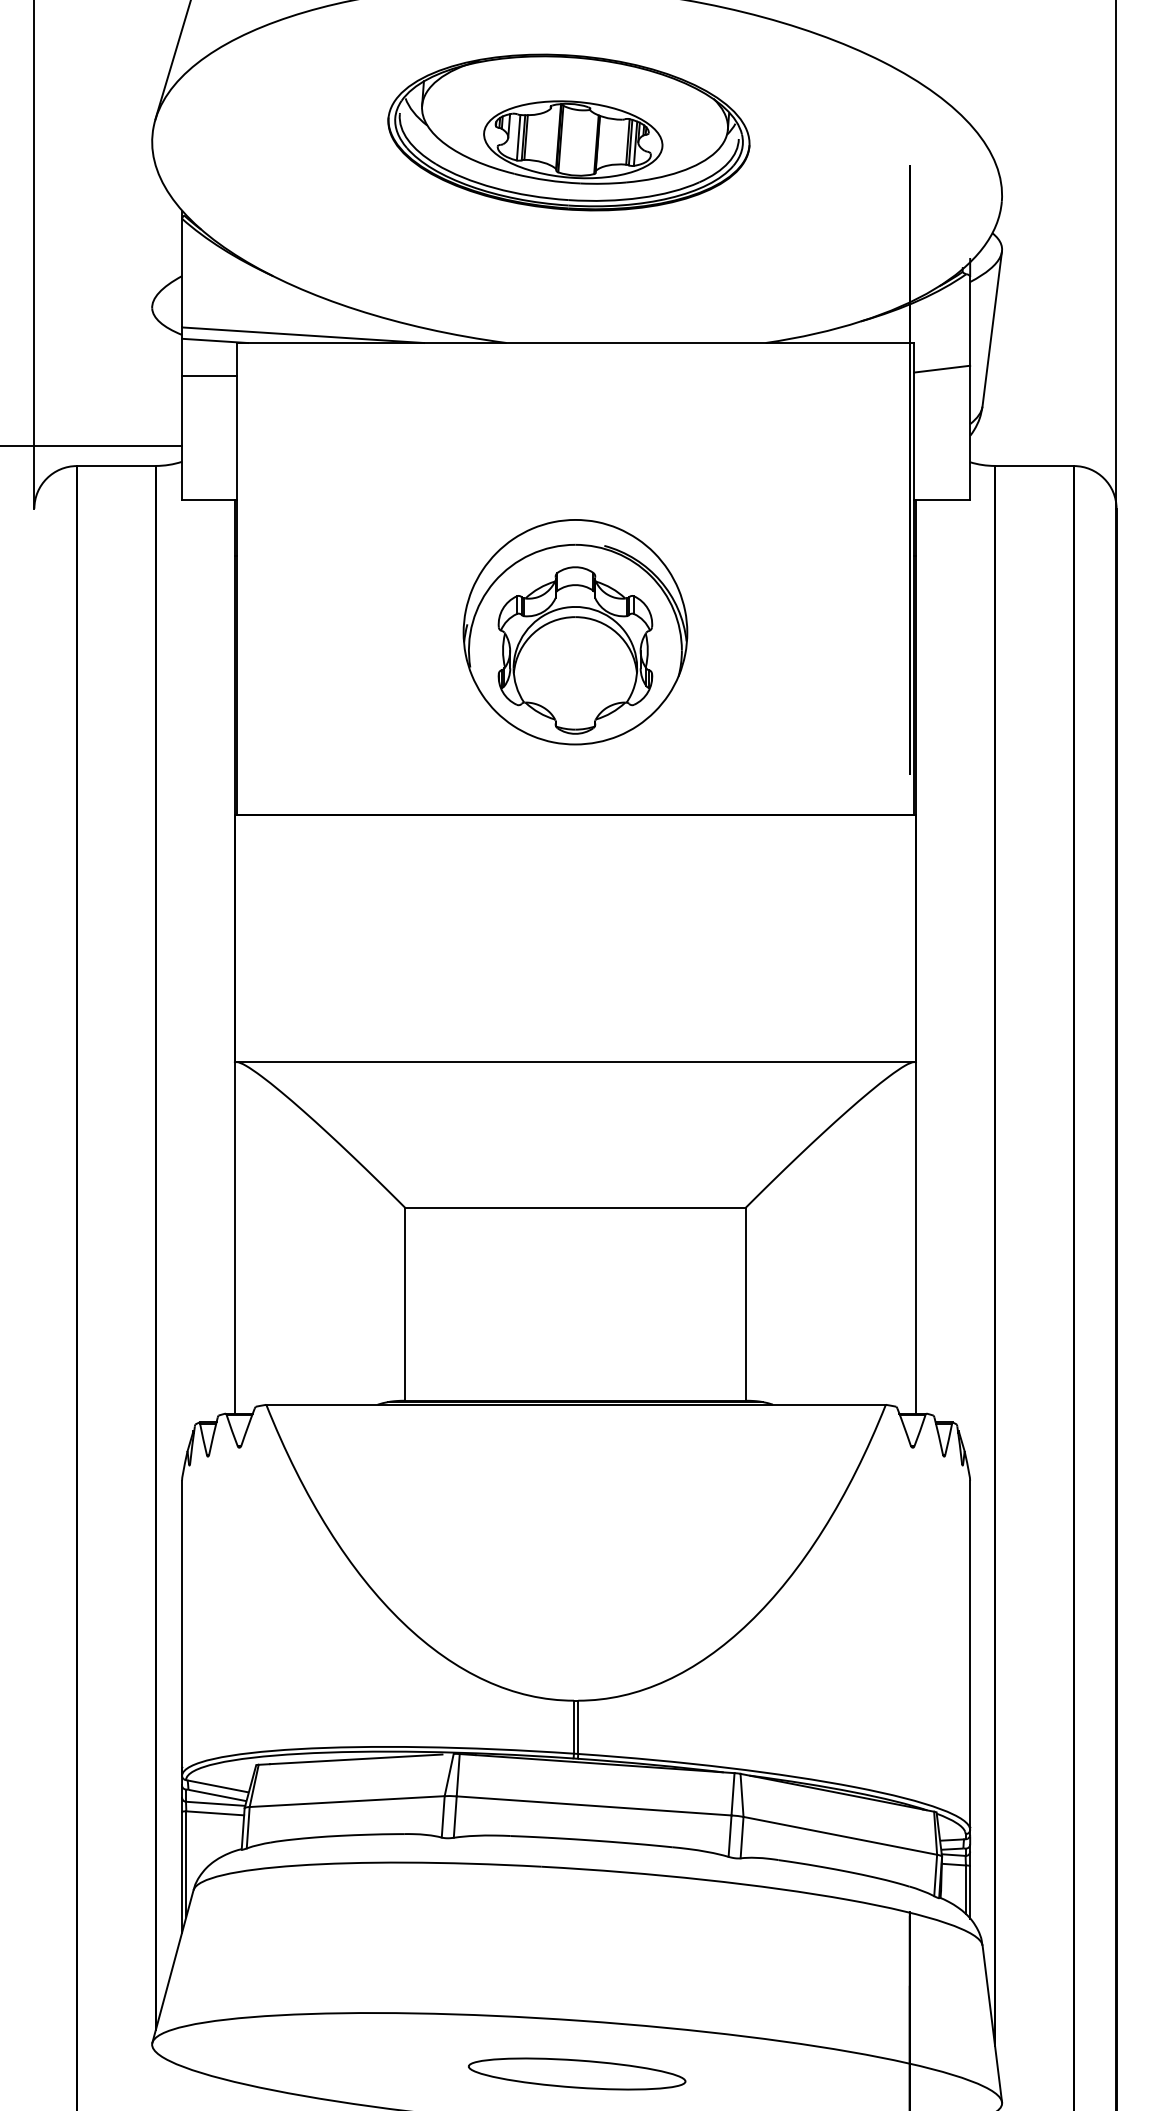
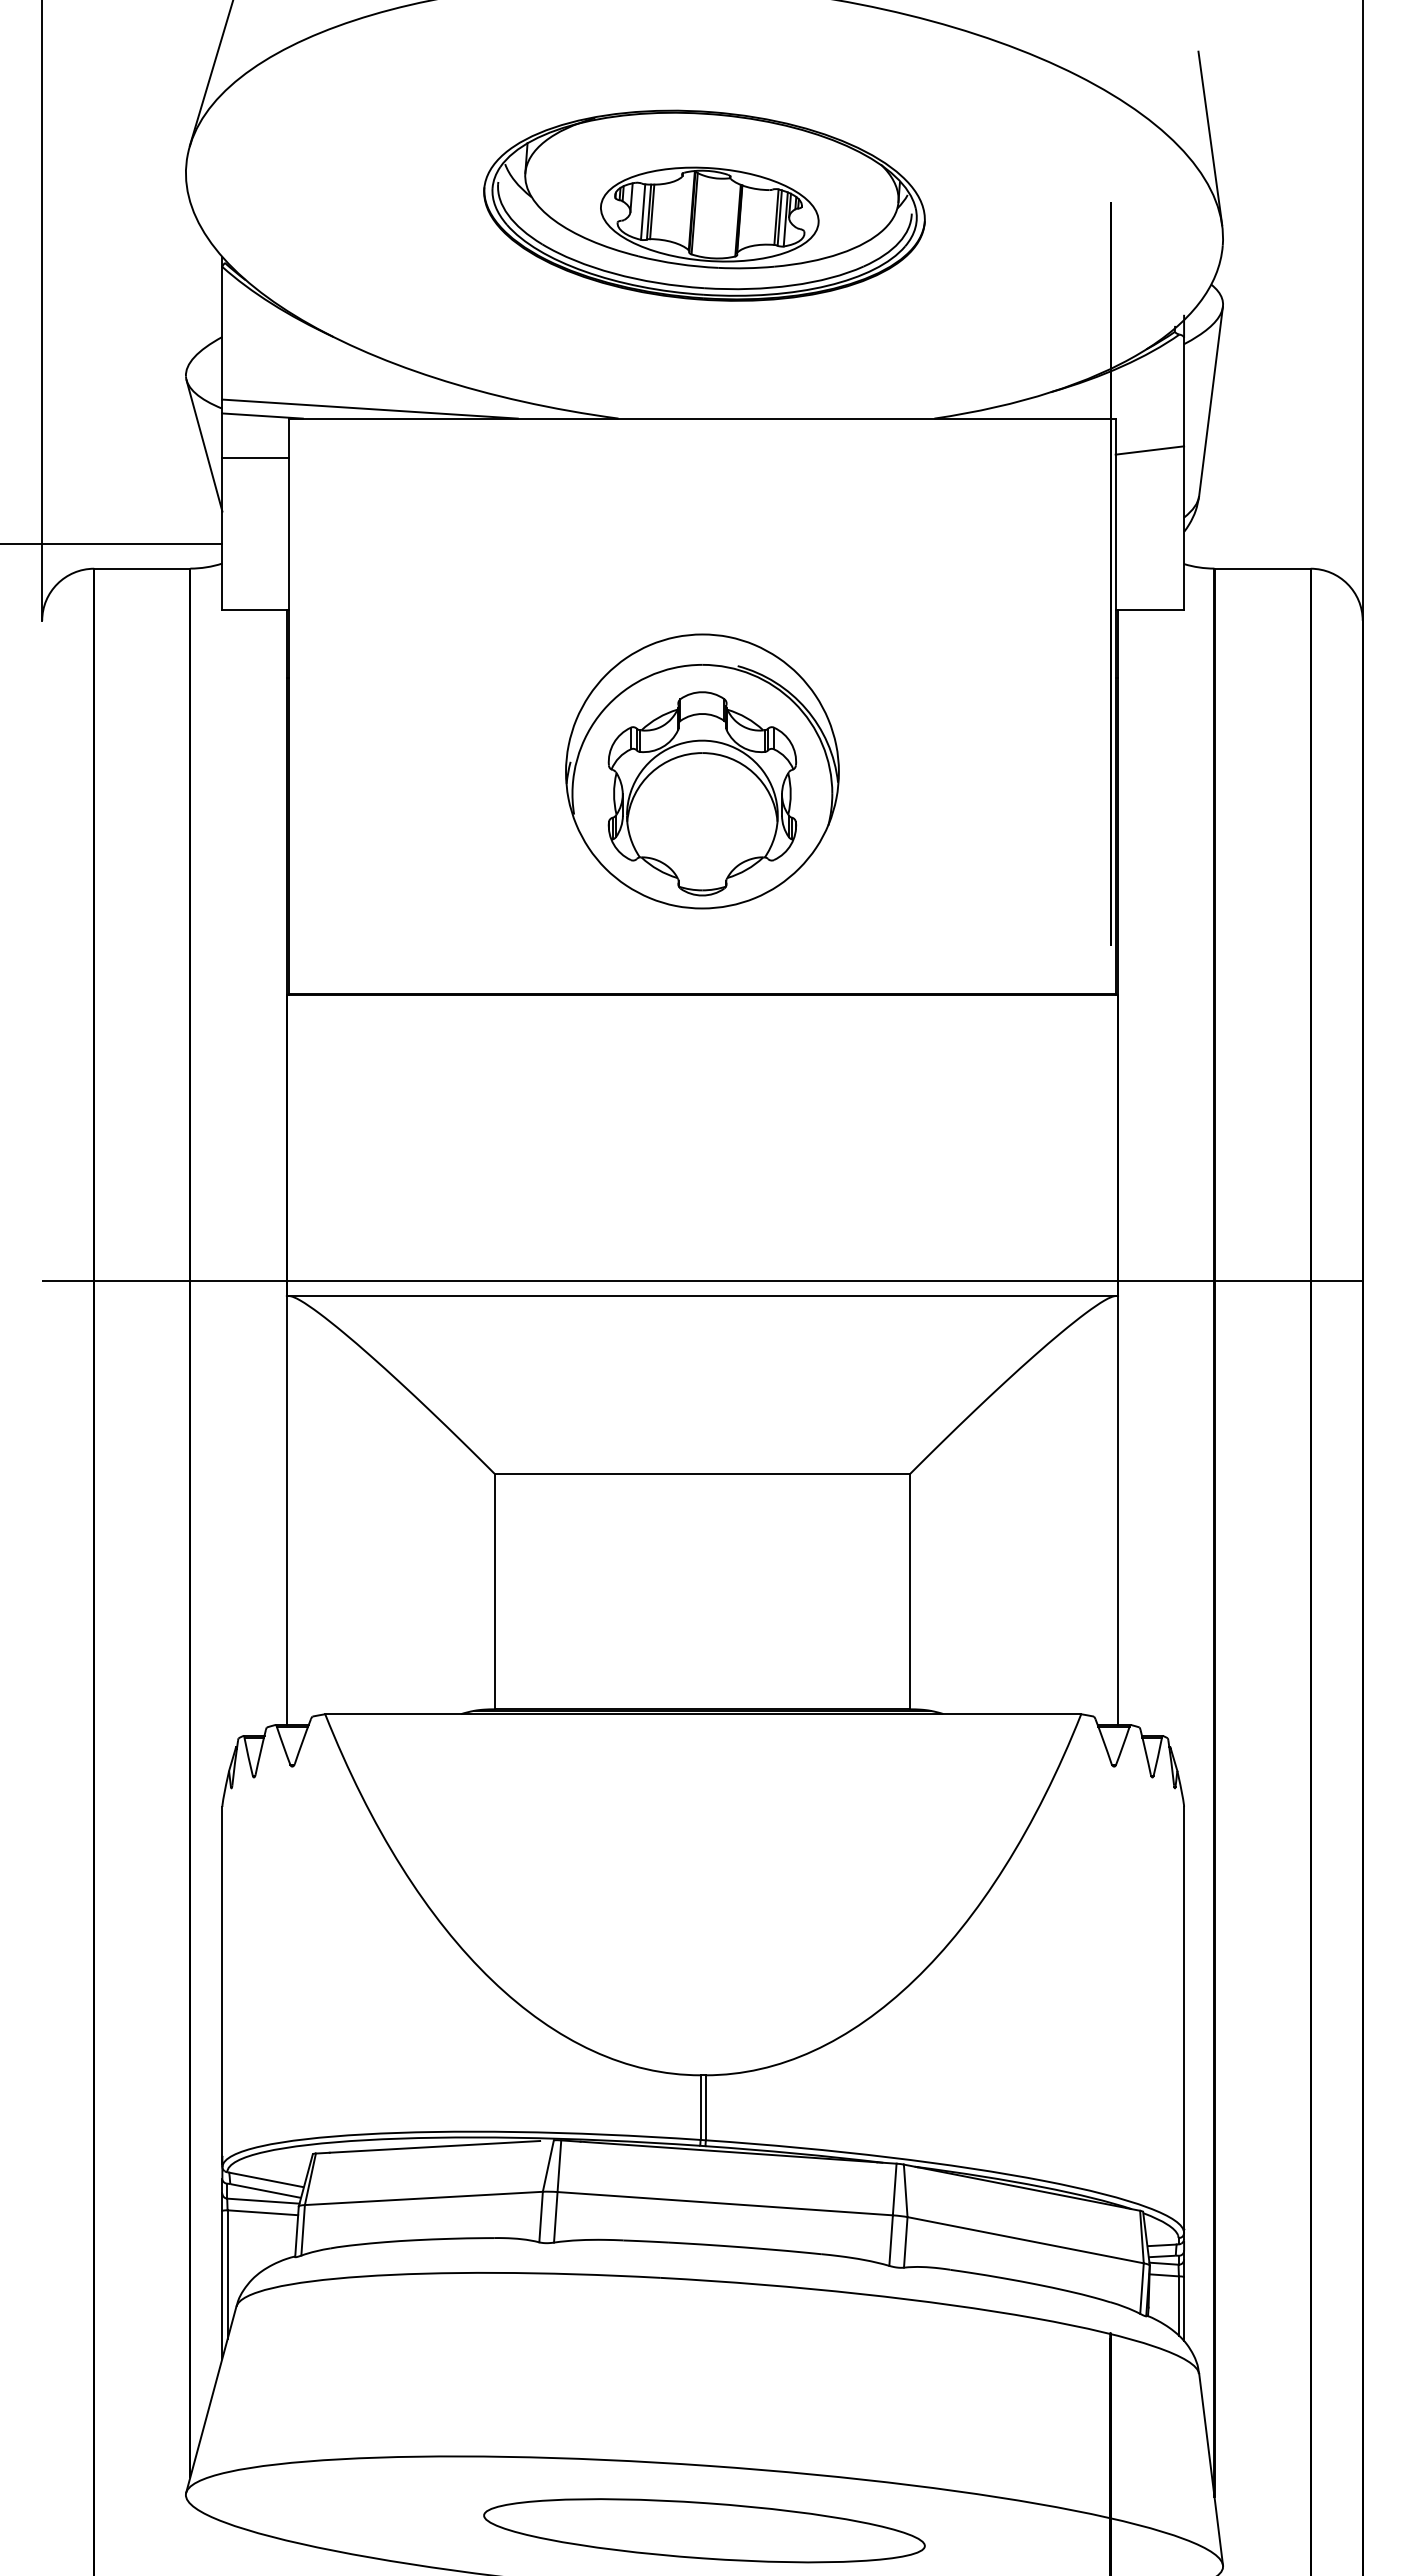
line: (991, 113) -> (1210, 138), added
part: (568, 132) -> (704, 205), moved
line: (167, 365) -> (204, 445), added
line: (575, 1049) -> (702, 1280), added
part: (577, 2073) -> (704, 2530), size x1.67

